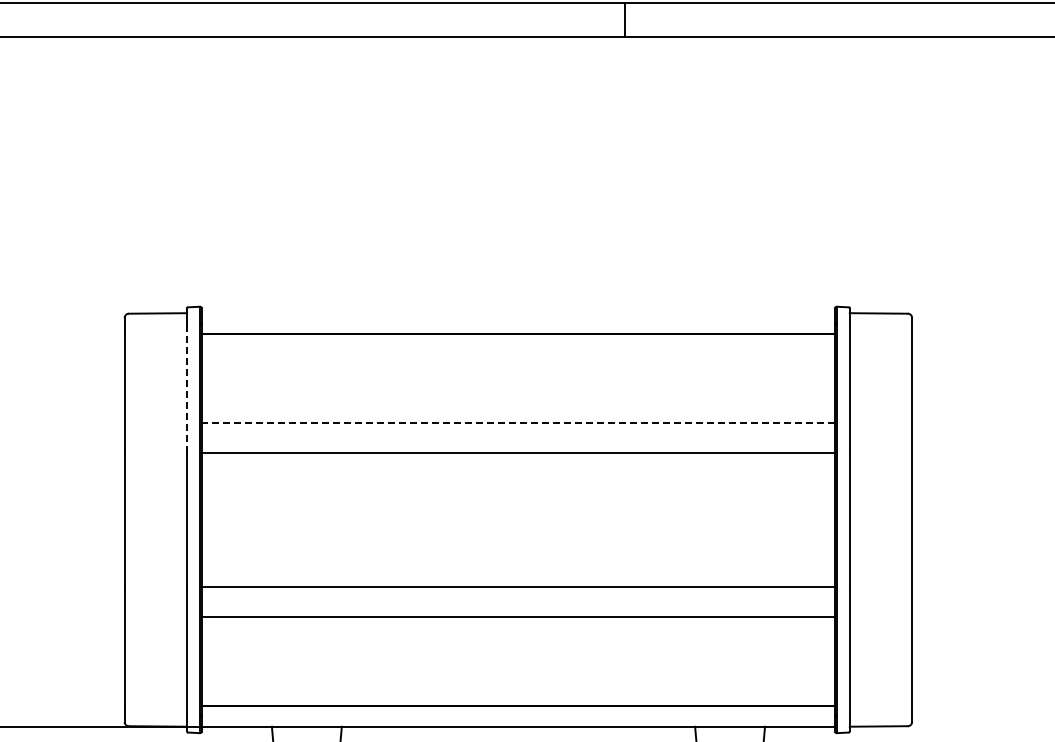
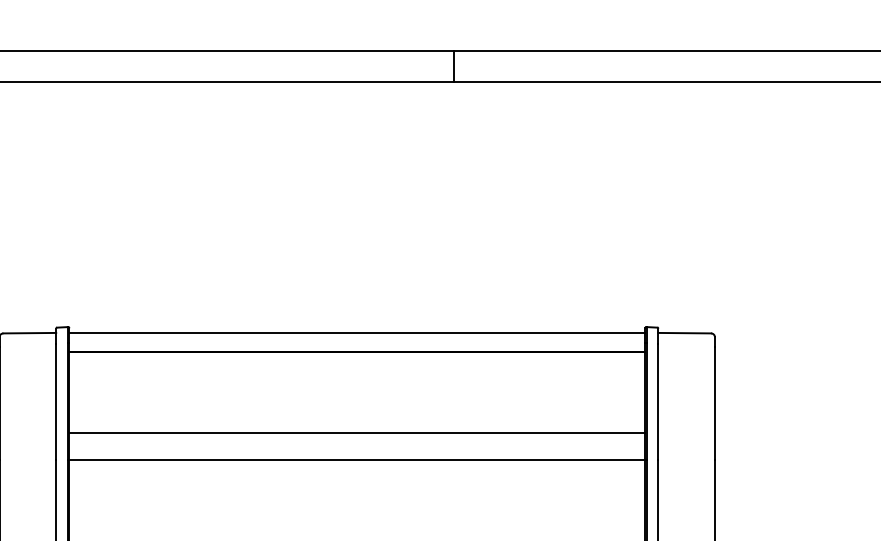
line: (518, 313) -> (357, 333), added
line: (187, 388) -> (56, 401), dashed -> solid
line: (518, 423) -> (357, 433), dashed -> solid

